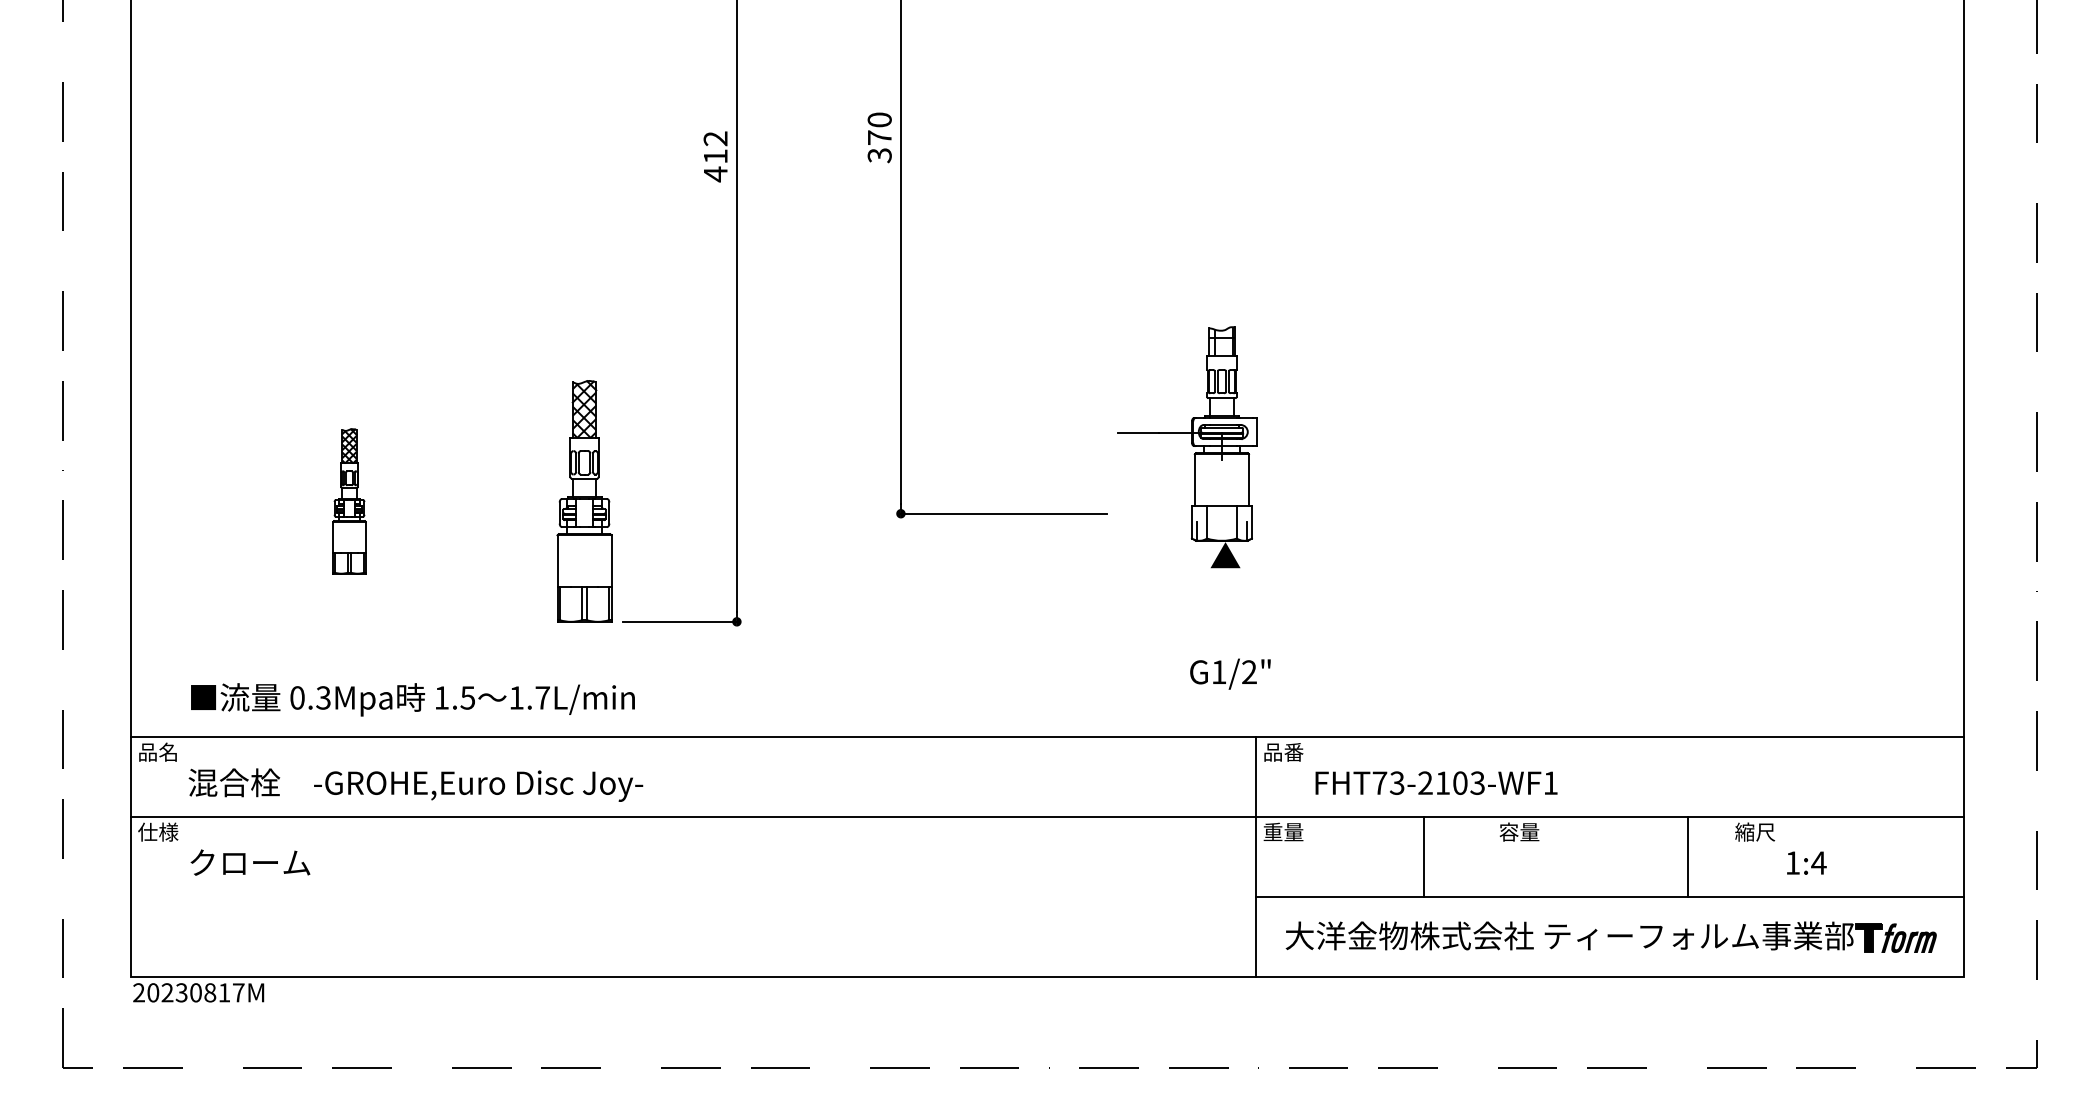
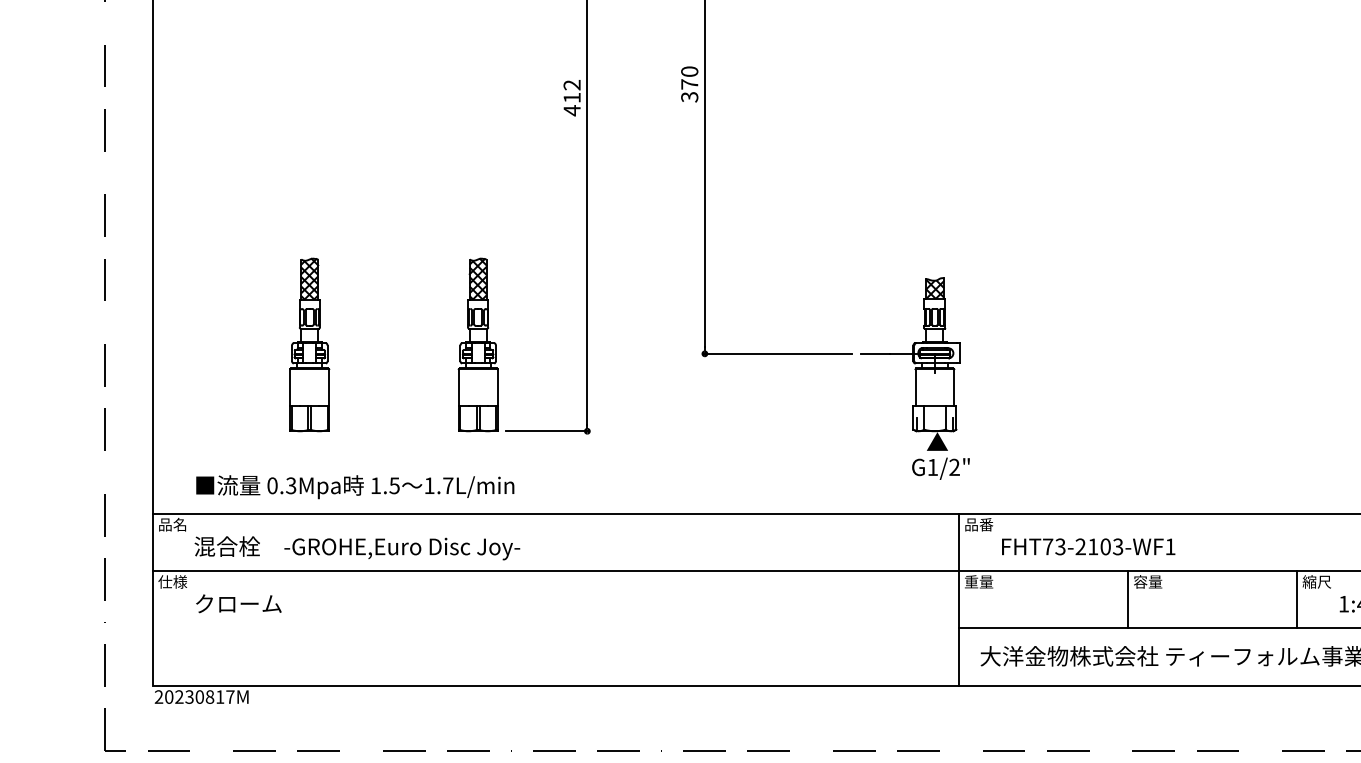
part: (1187, 447) -> (910, 364), moved
part: (349, 501) -> (309, 345), size x1.67
line: (1423, 856) -> (1128, 599), moved
line: (1687, 856) -> (1297, 599), moved

